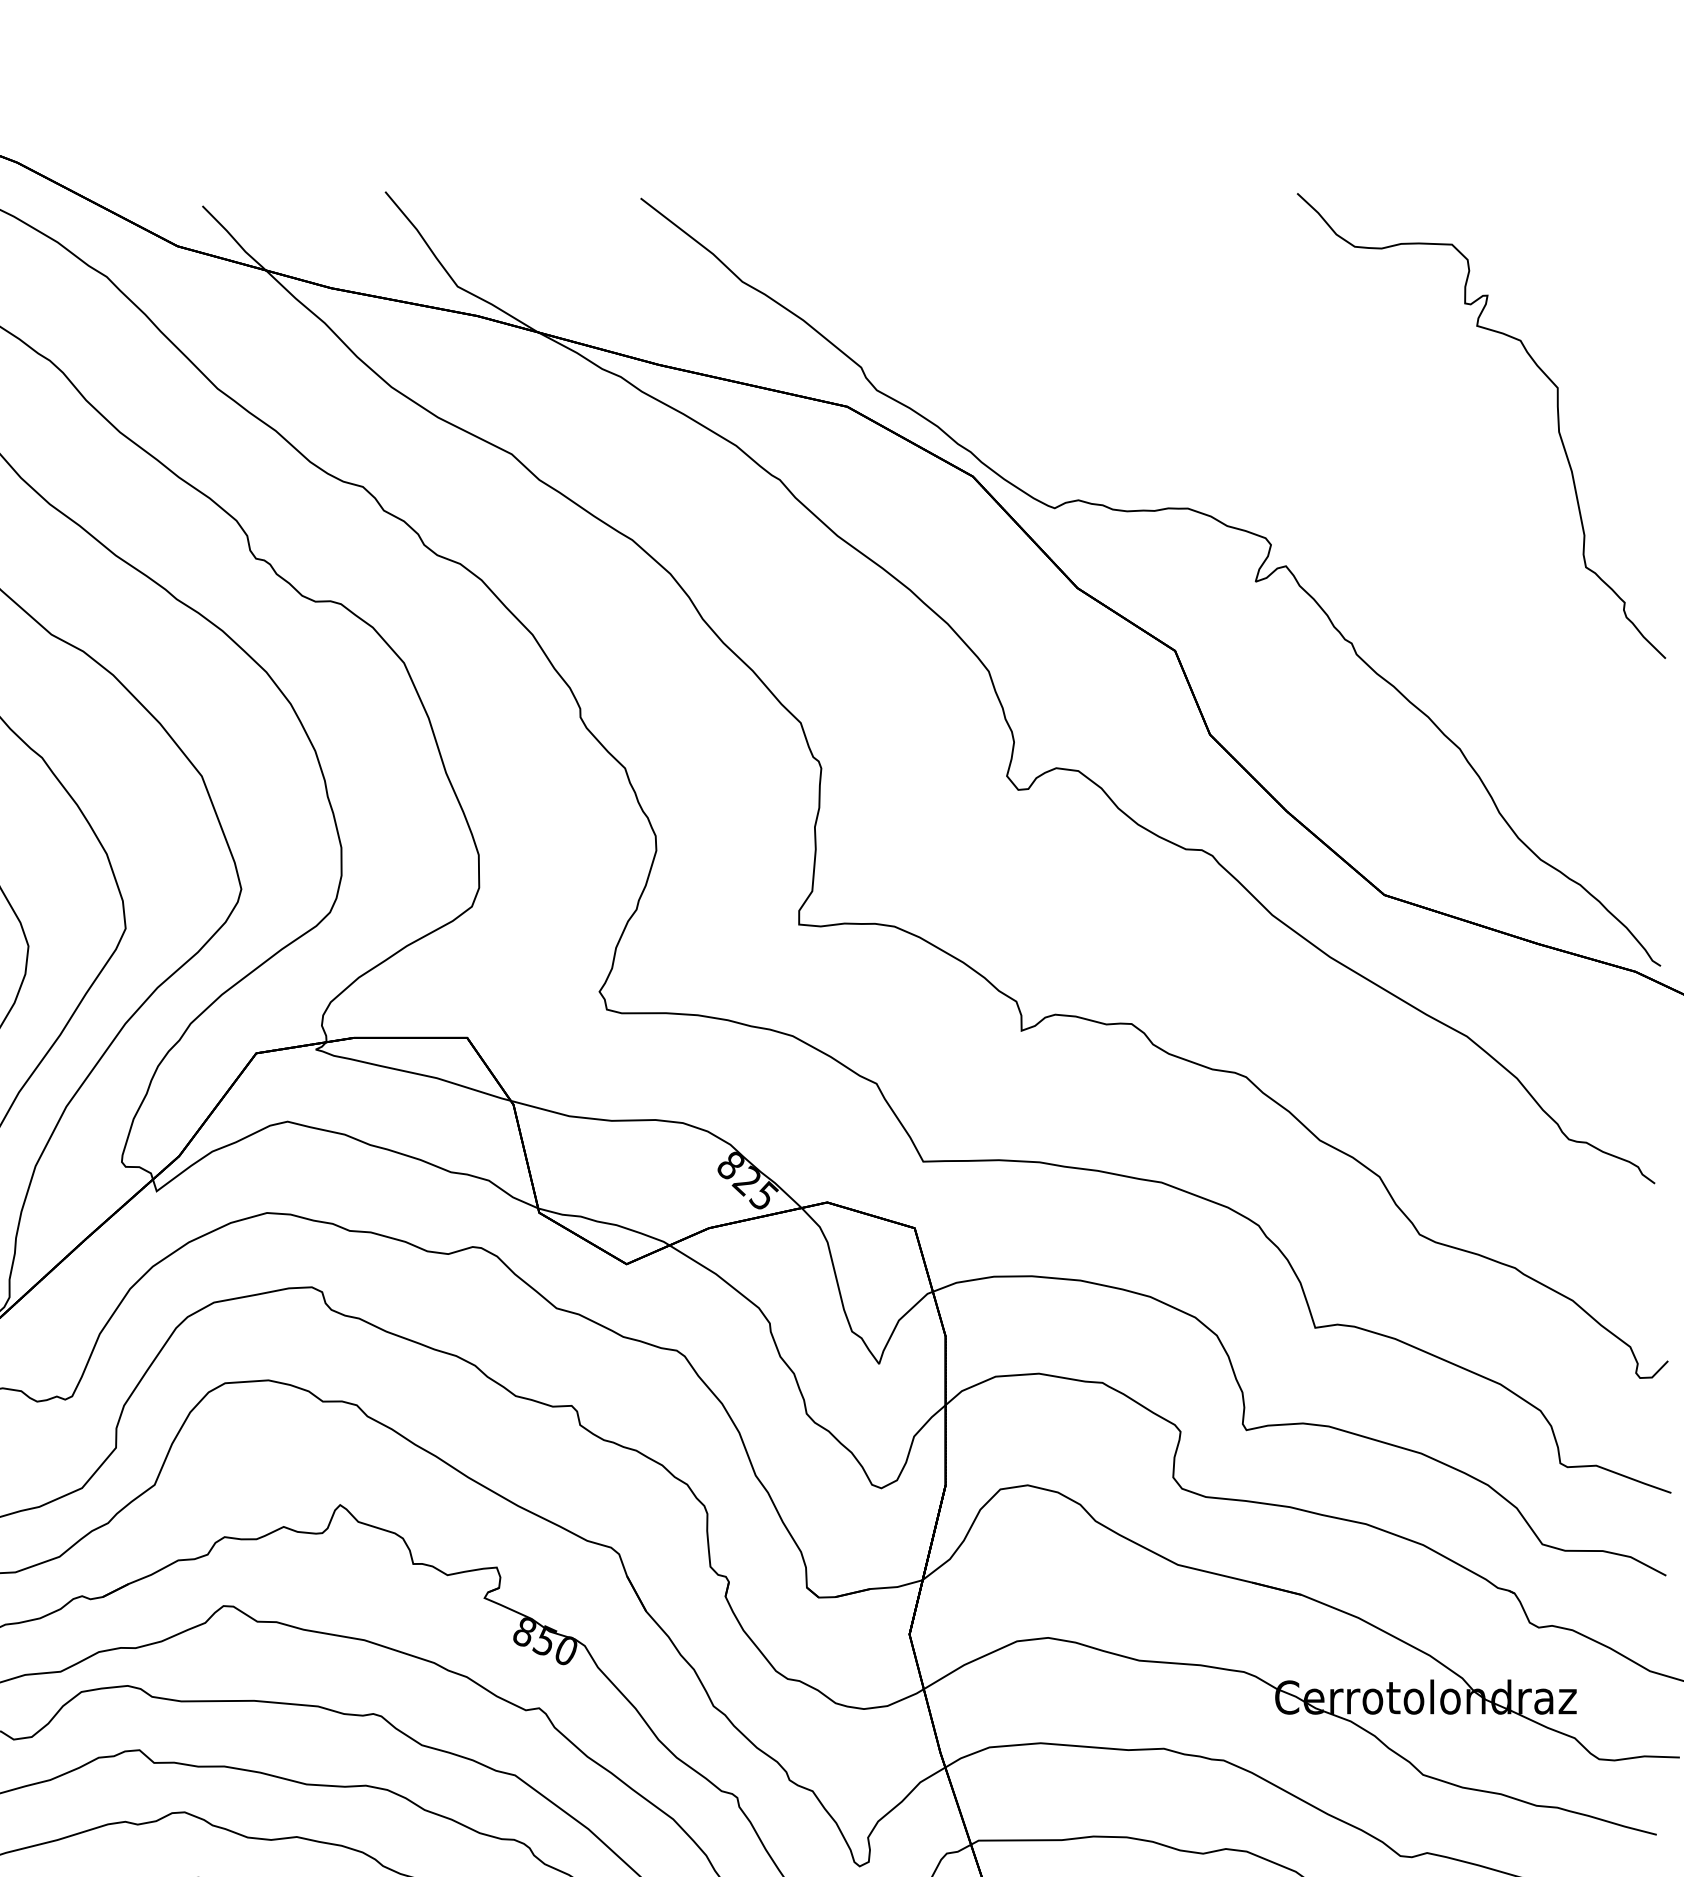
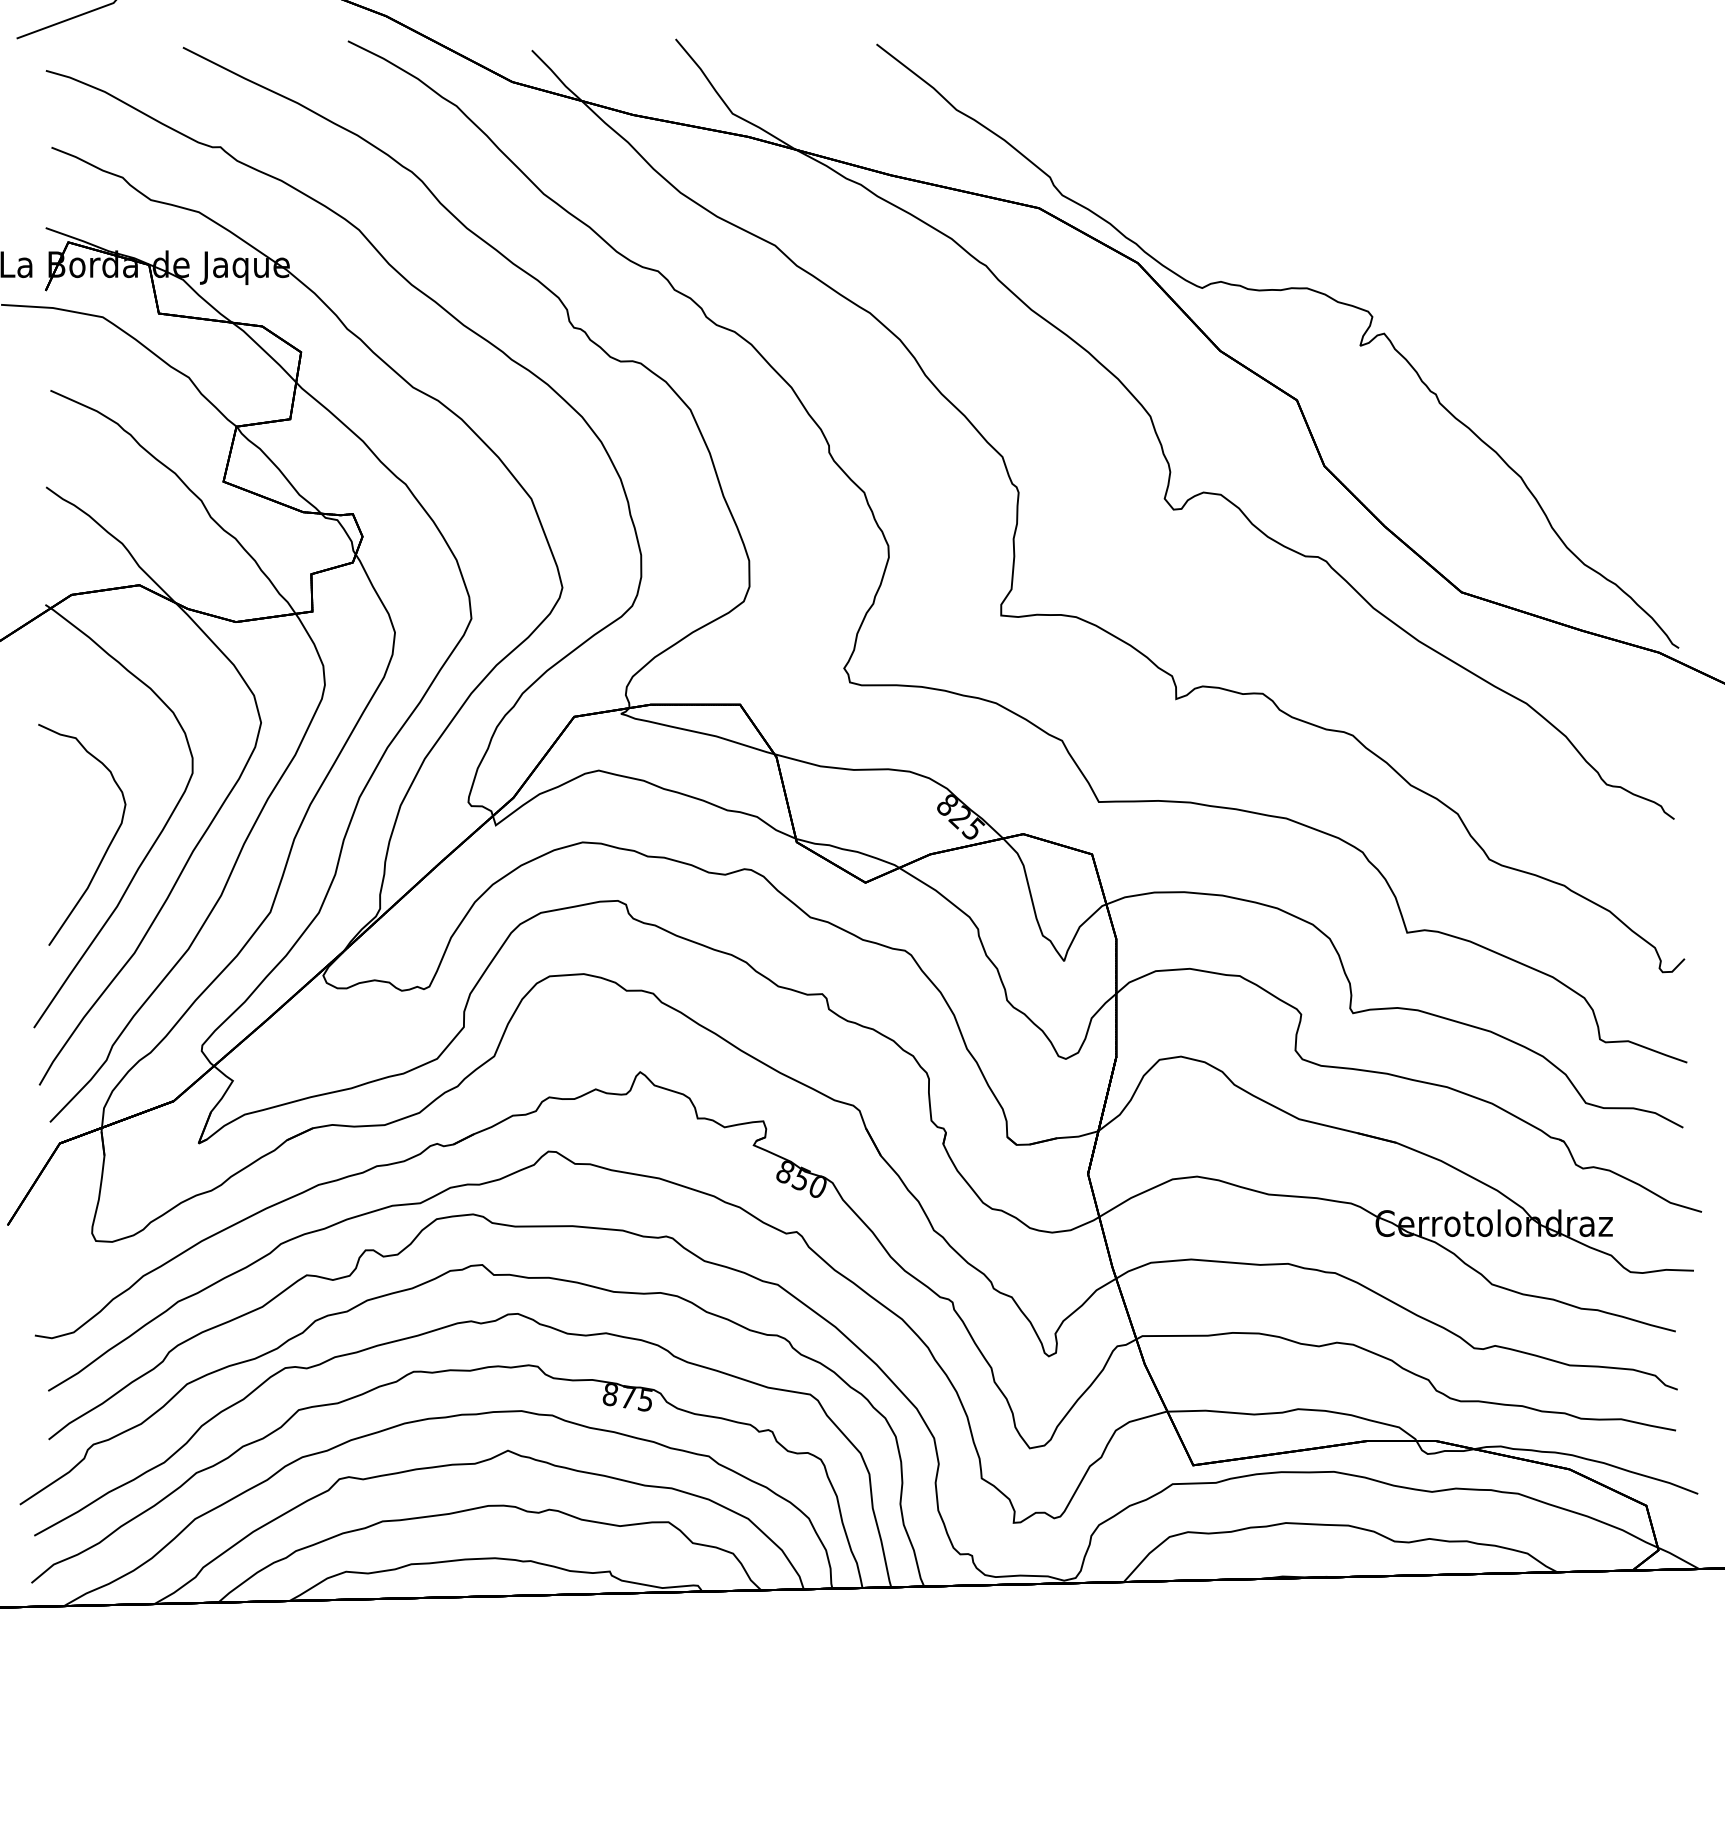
curve: (1557, 426) -> (1597, 223), removed

